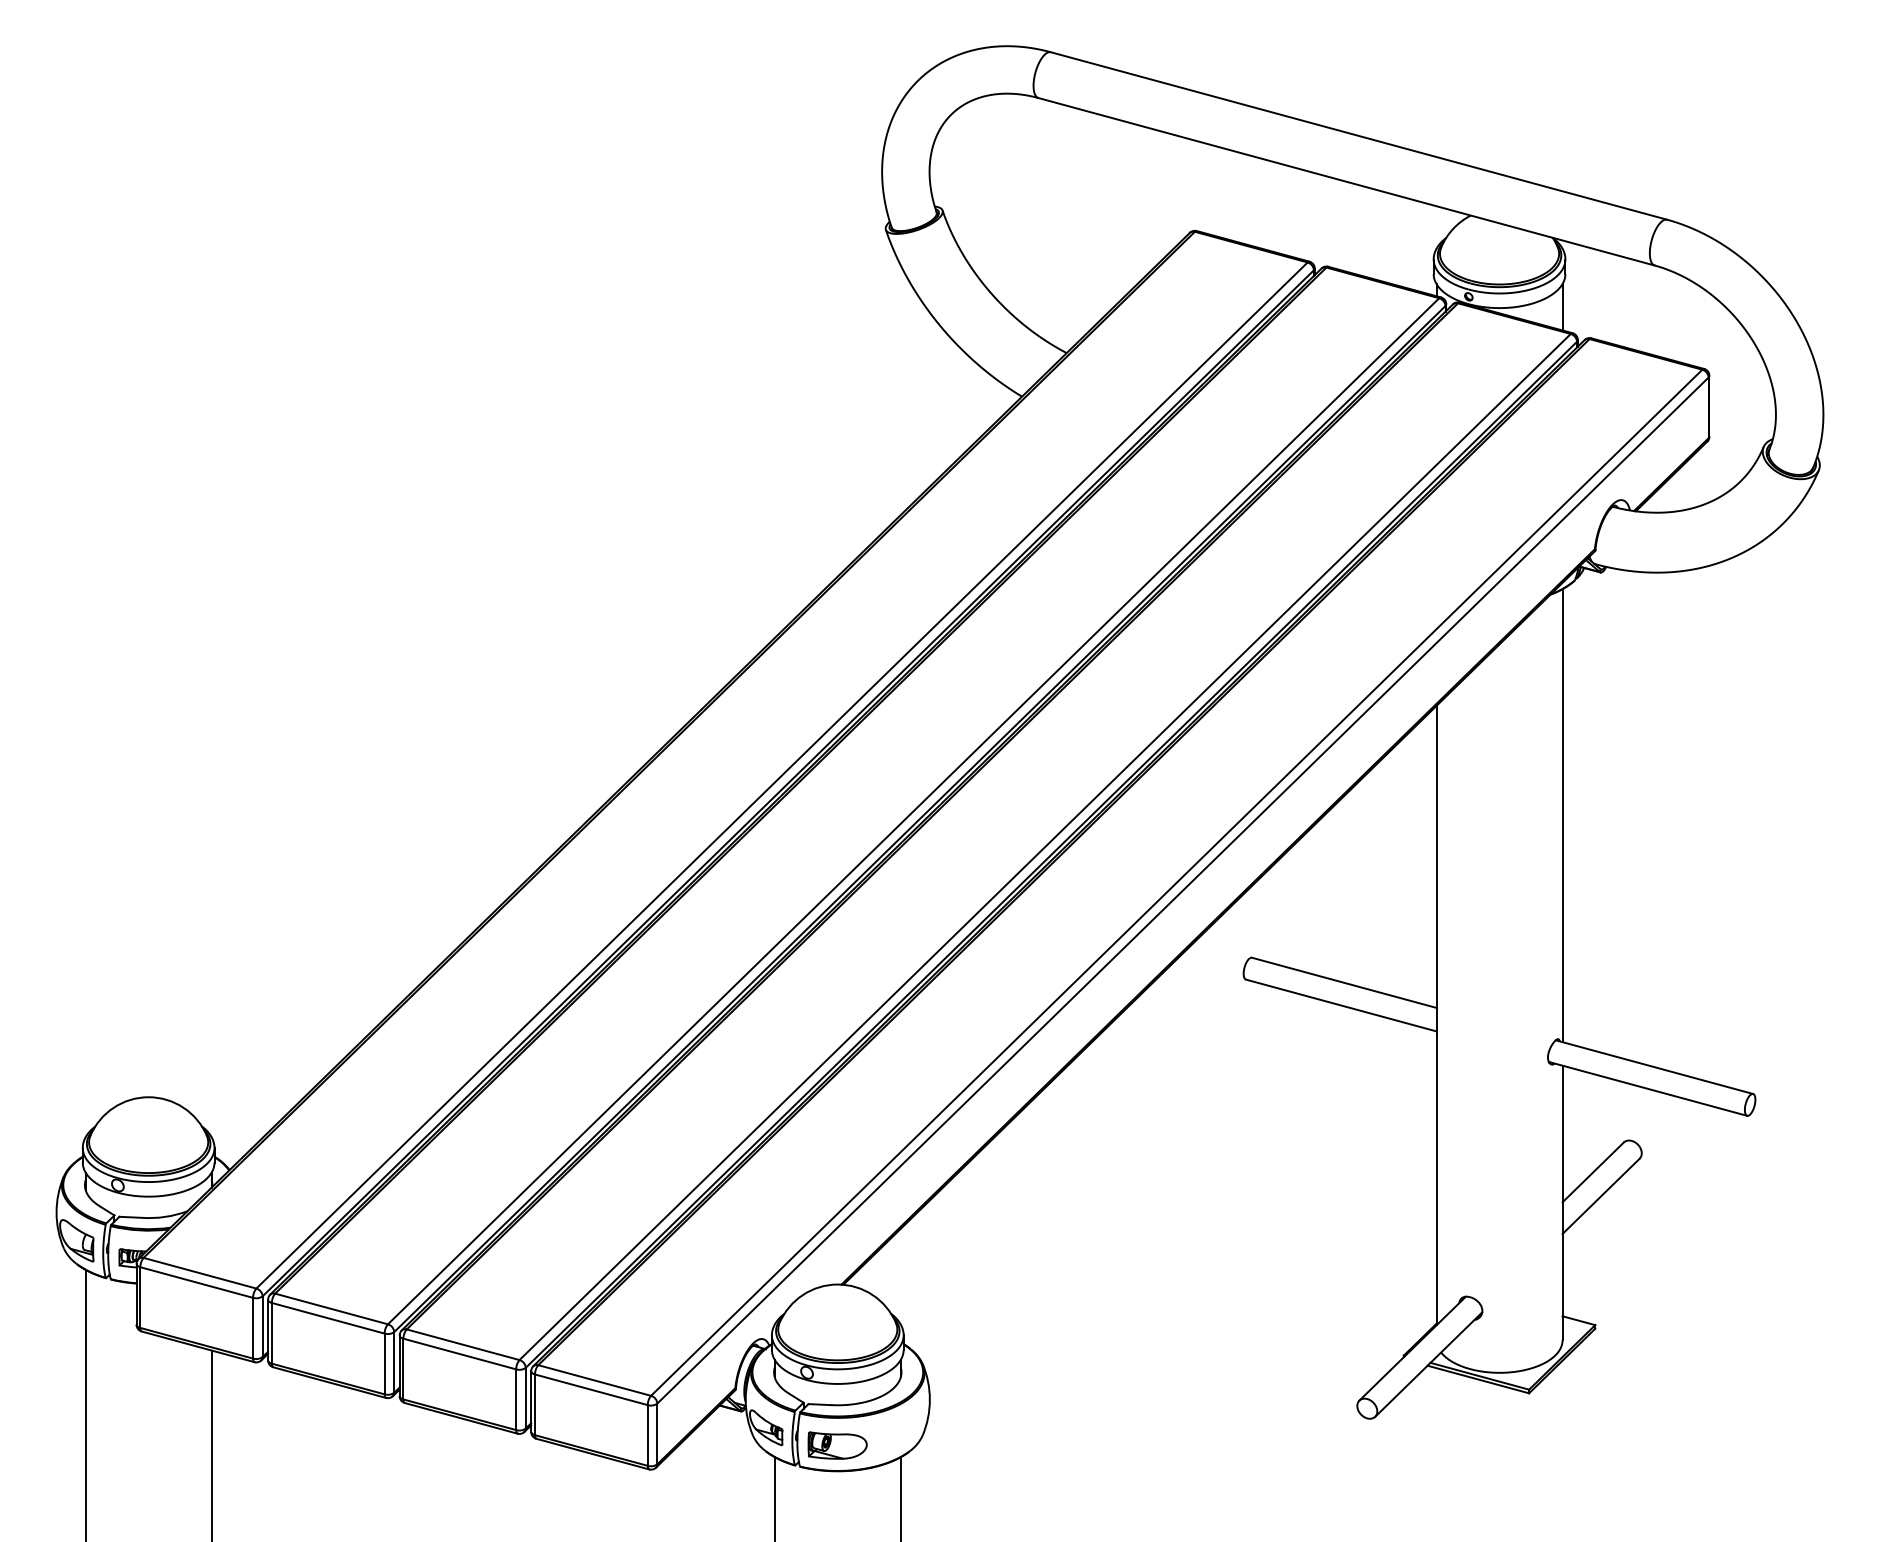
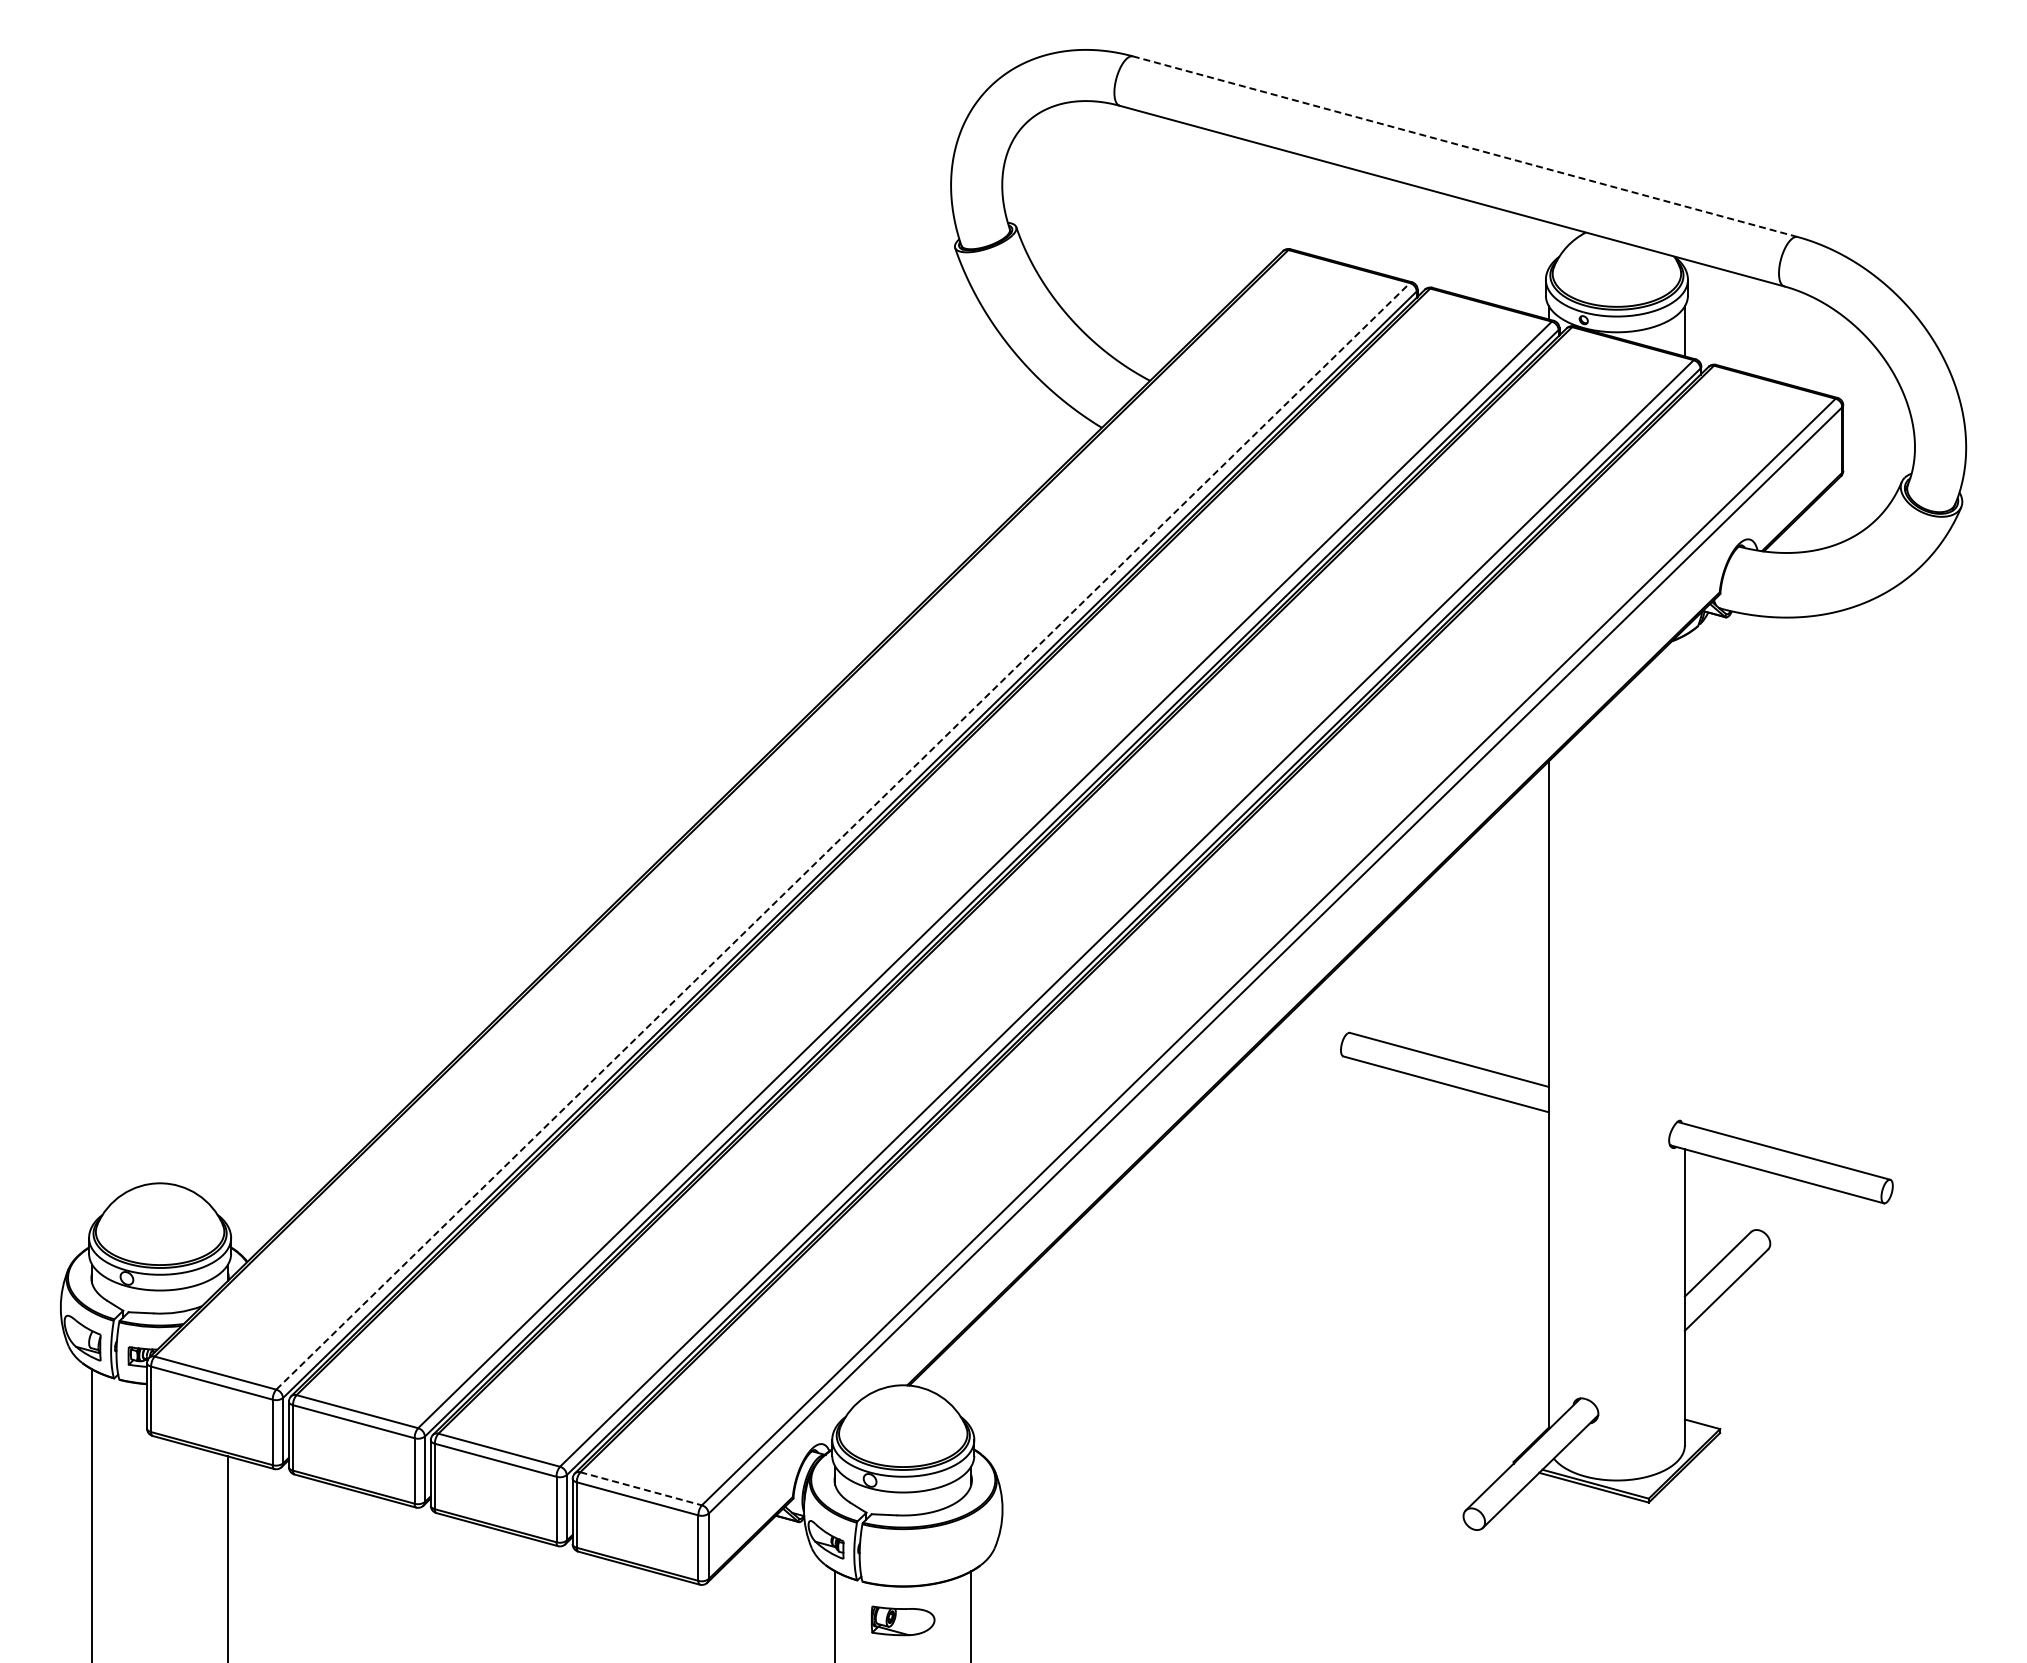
line: (1358, 135) -> (1464, 146), solid -> dashed
line: (782, 775) -> (843, 836), solid -> dashed
line: (1562, 815) -> (1684, 879), removed
line: (595, 1380) -> (641, 1488), solid -> dashed
part: (837, 1445) -> (902, 1620), moved

